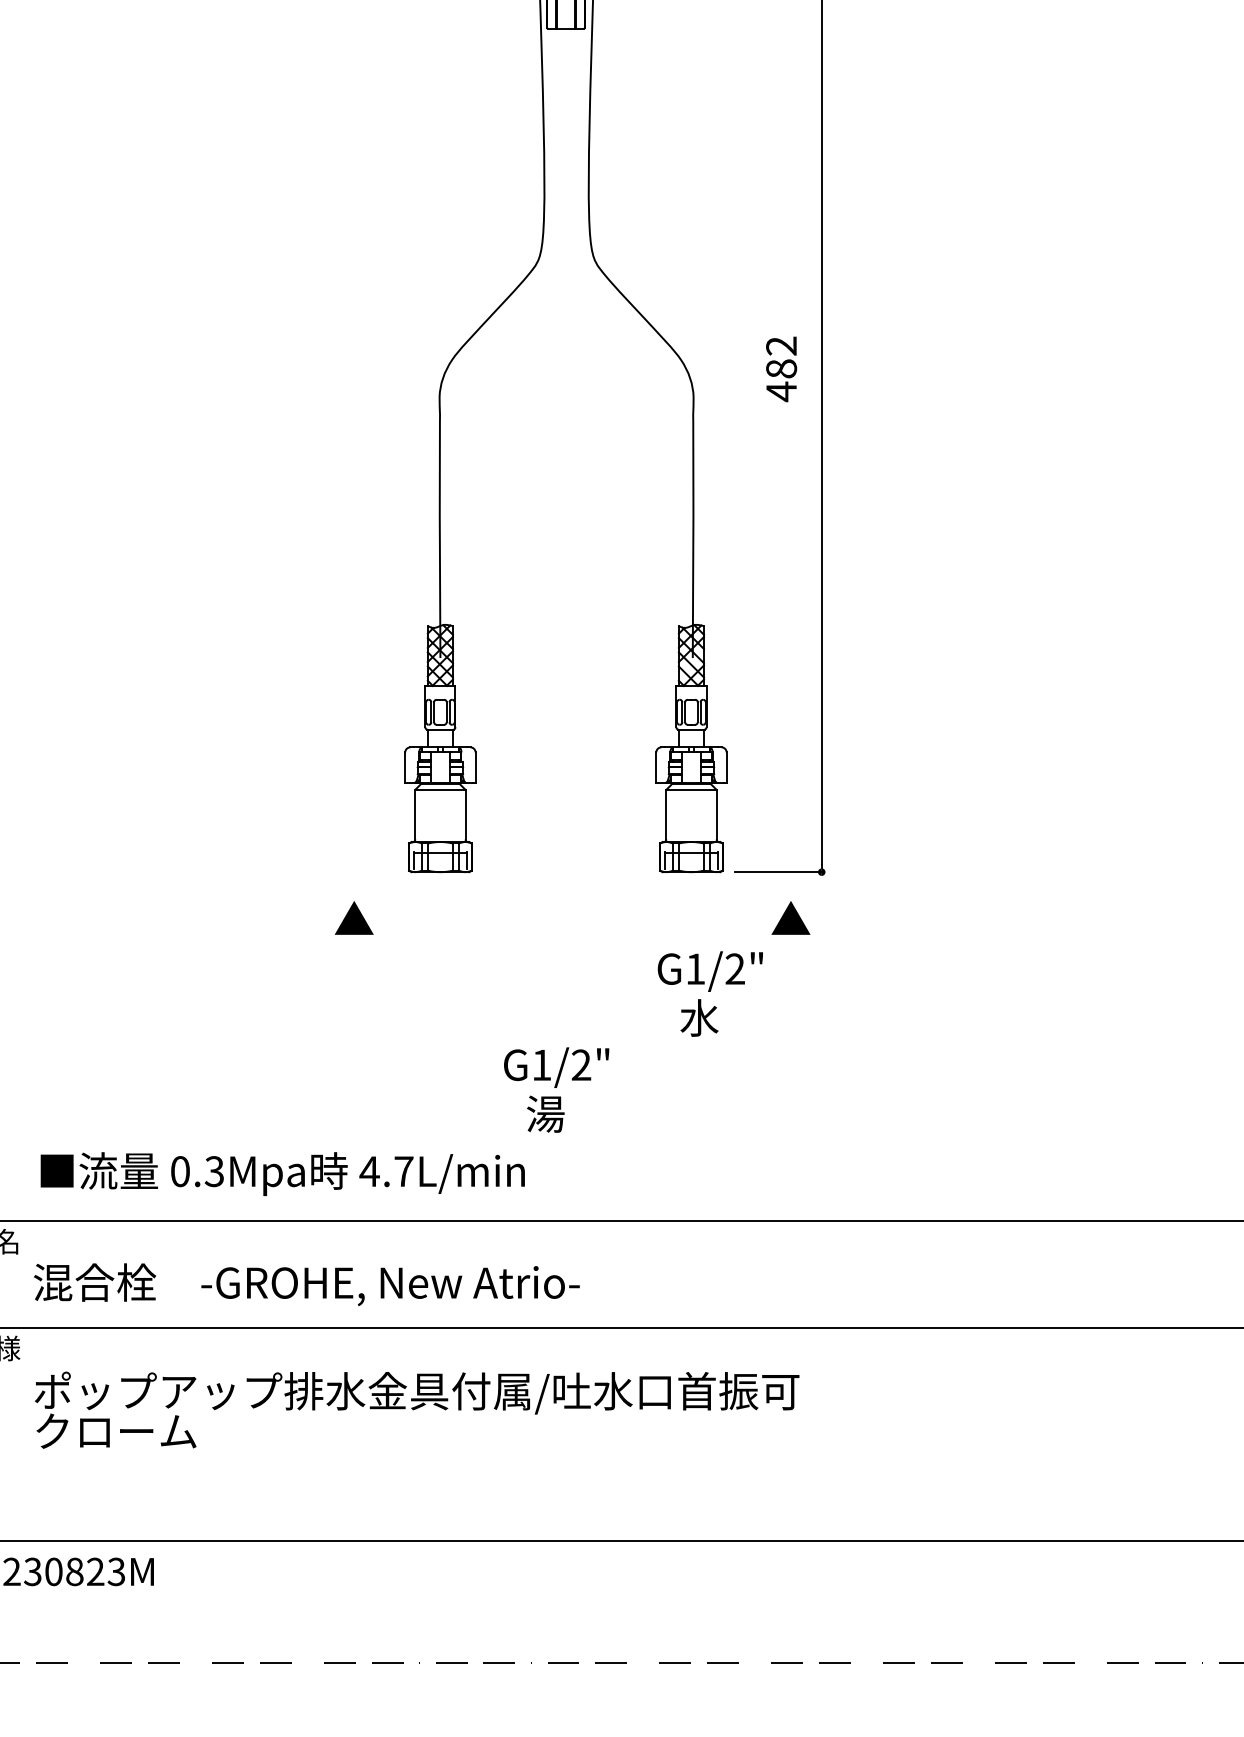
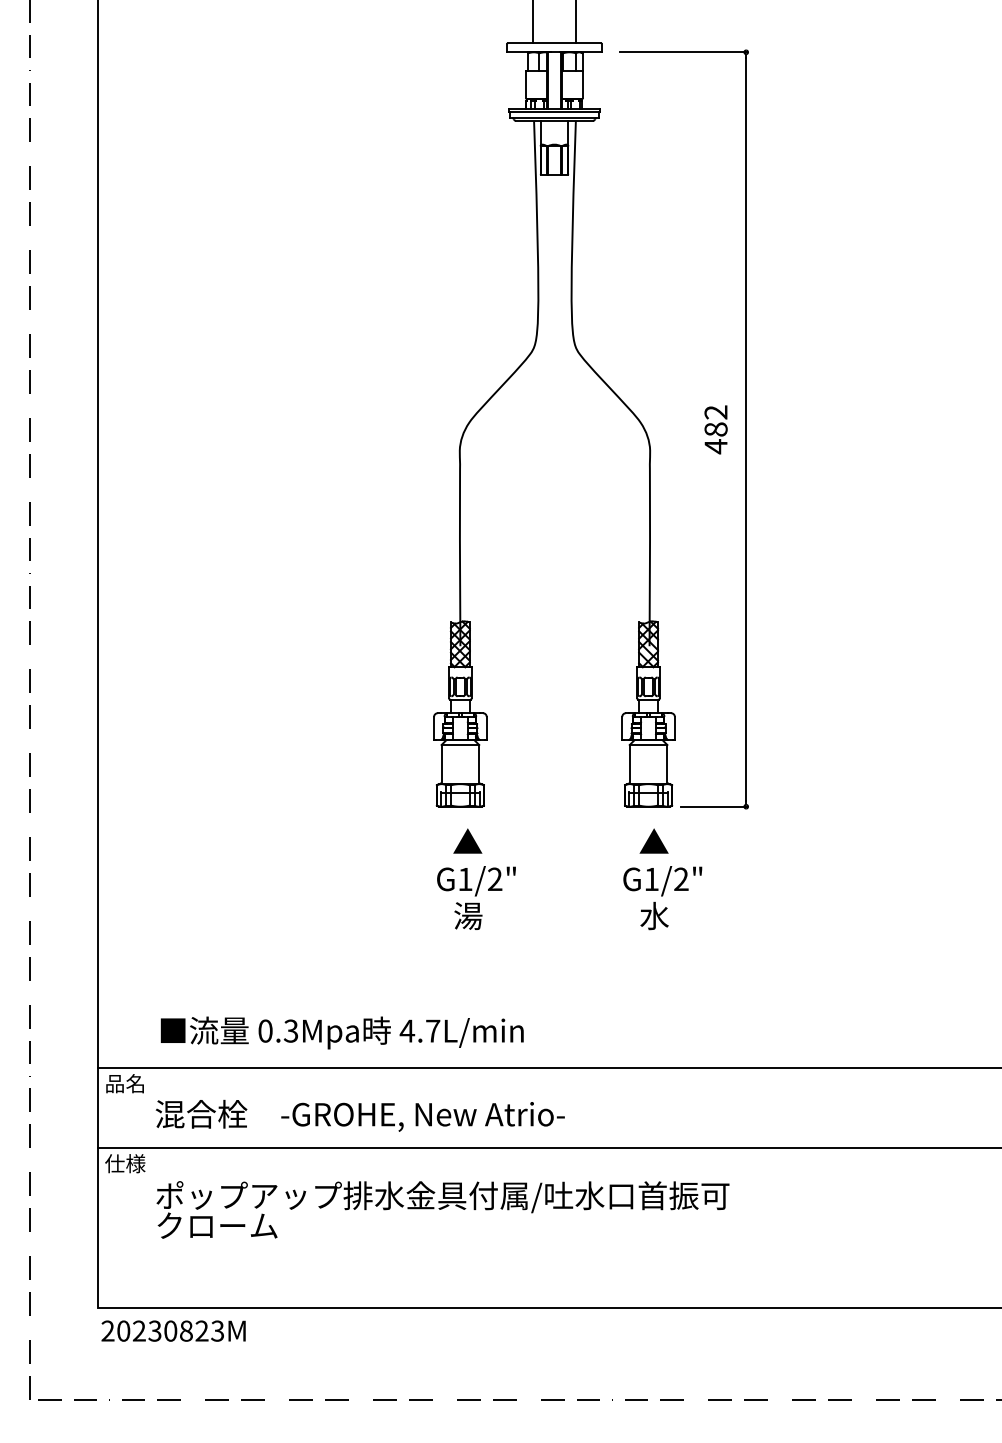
text: (353, 917) -> (467, 840), moved
text: (790, 917) -> (653, 840), moved
text: (556, 1089) -> (476, 897), moved

